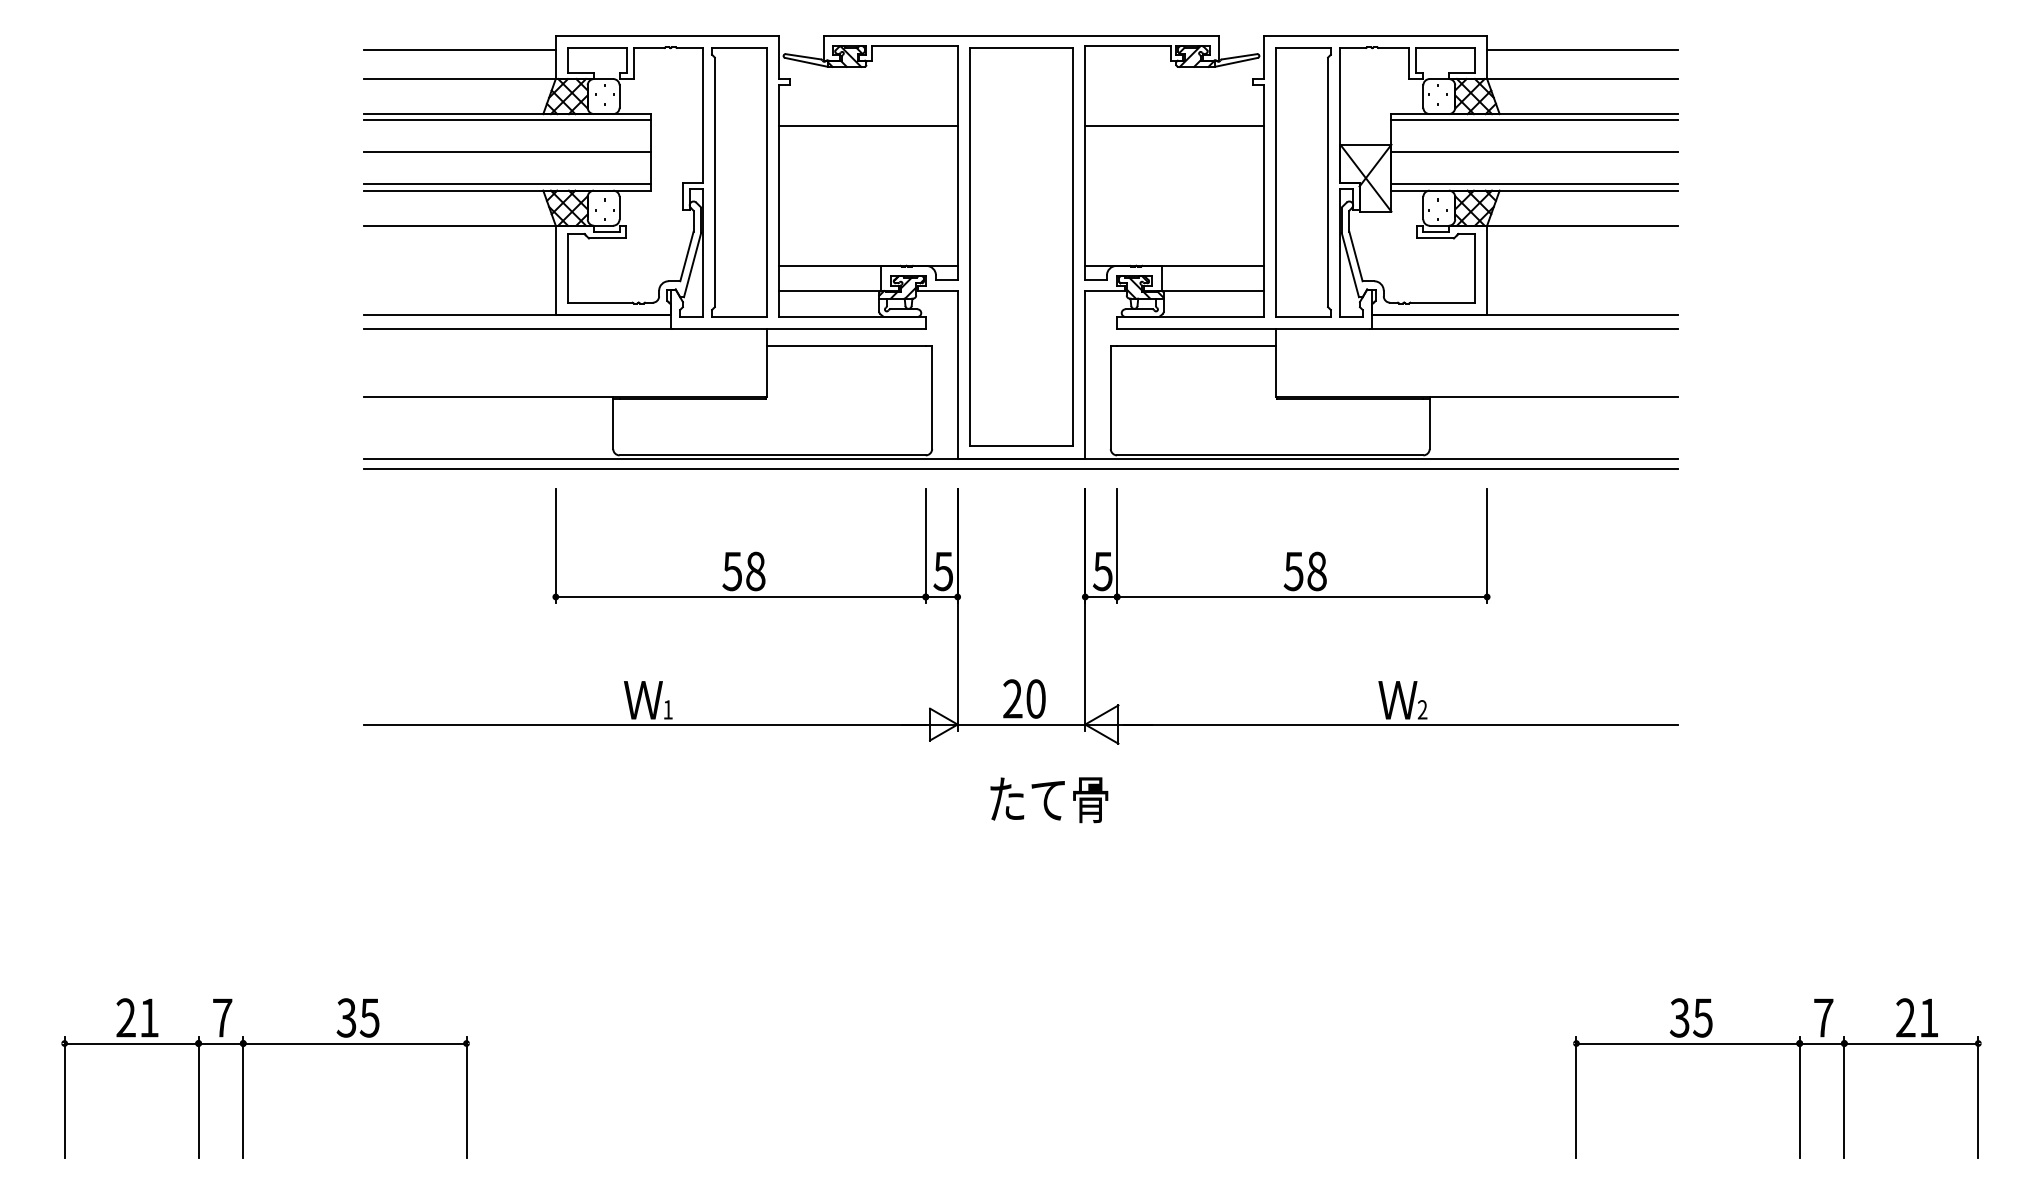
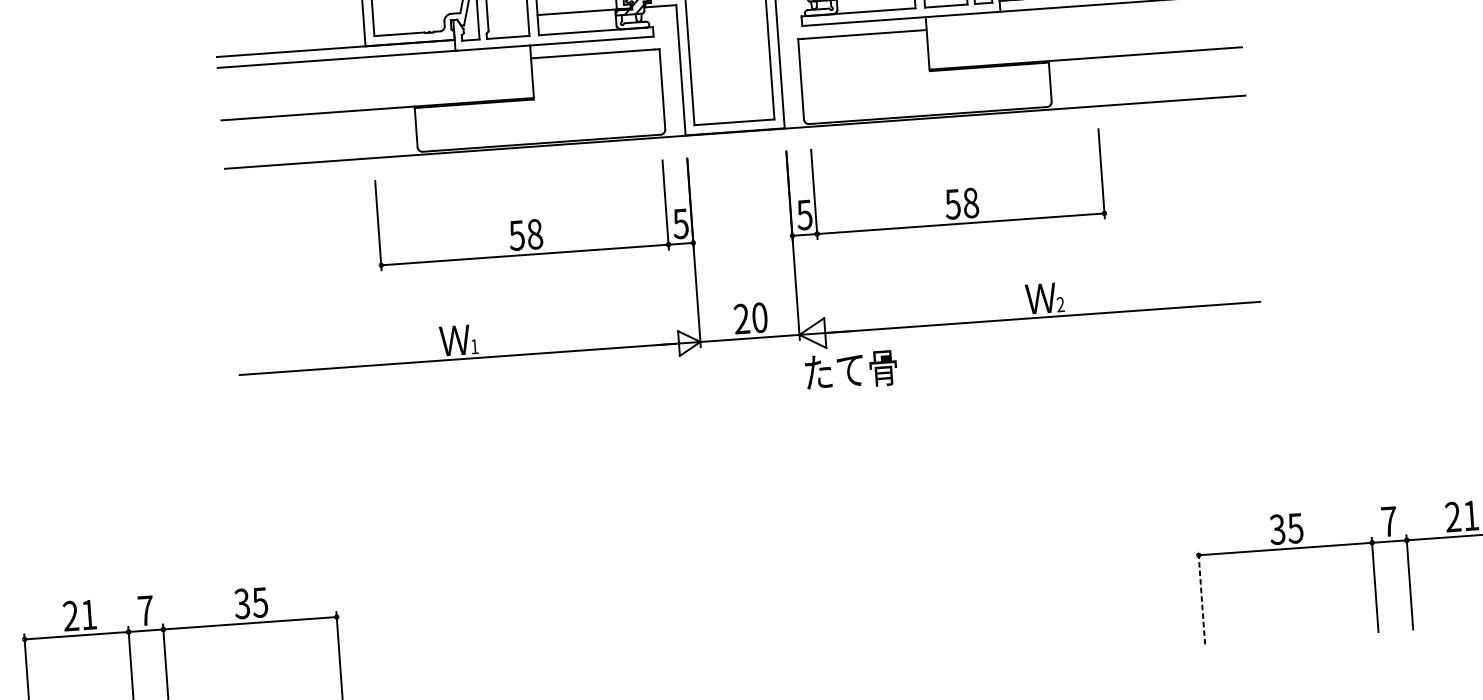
line: (1021, 469) -> (735, 140), removed
text: (1049, 800) -> (851, 370), moved
line: (1576, 1097) -> (1201, 597), solid -> dashed

